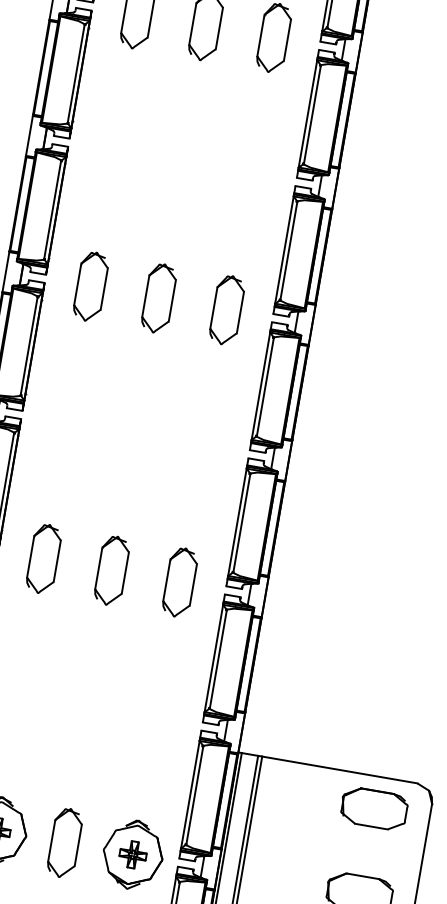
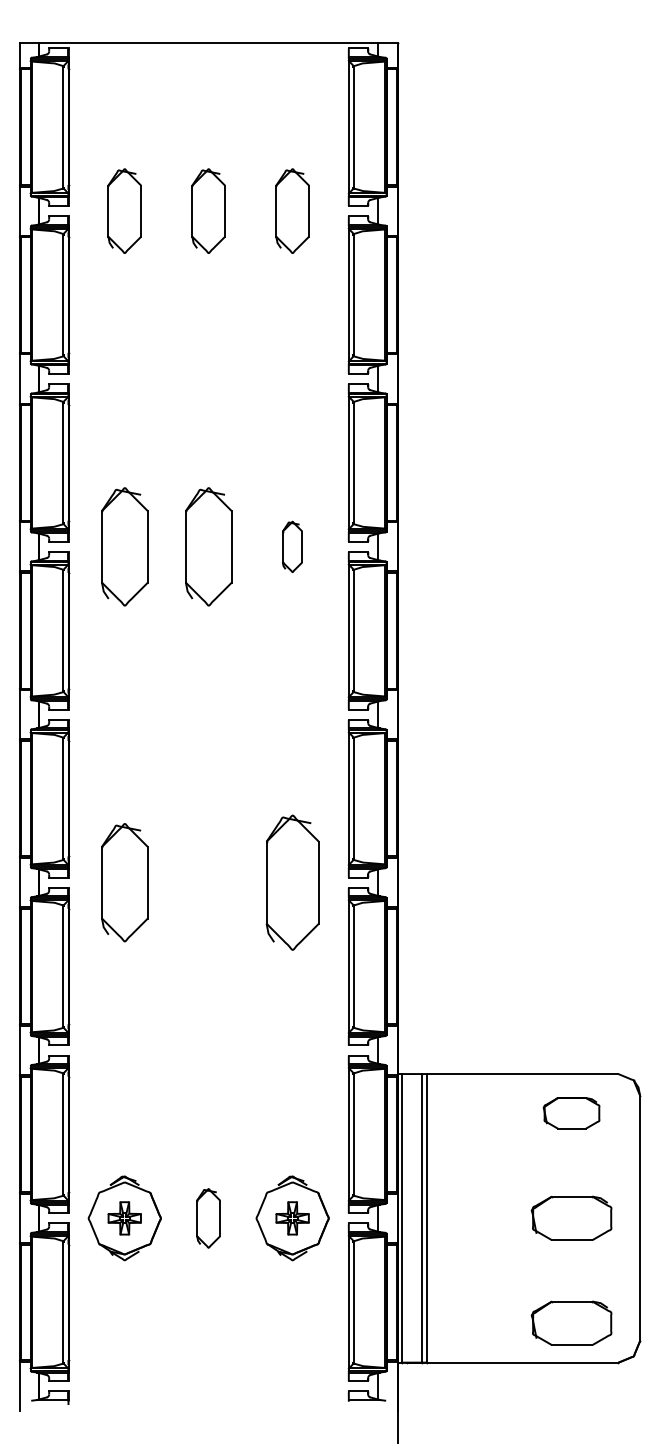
part: (90, 286) -> (124, 546), size x1.4
part: (158, 298) -> (208, 546), size x1.4
part: (227, 309) -> (292, 546), size x0.6
part: (43, 558) -> (124, 882), size x1.4
part: (111, 570) -> (208, 882), removed
part: (180, 582) -> (292, 882), size x1.6
part: (374, 808) -> (571, 1112), size x0.7
part: (64, 843) -> (208, 1218), size x0.7

